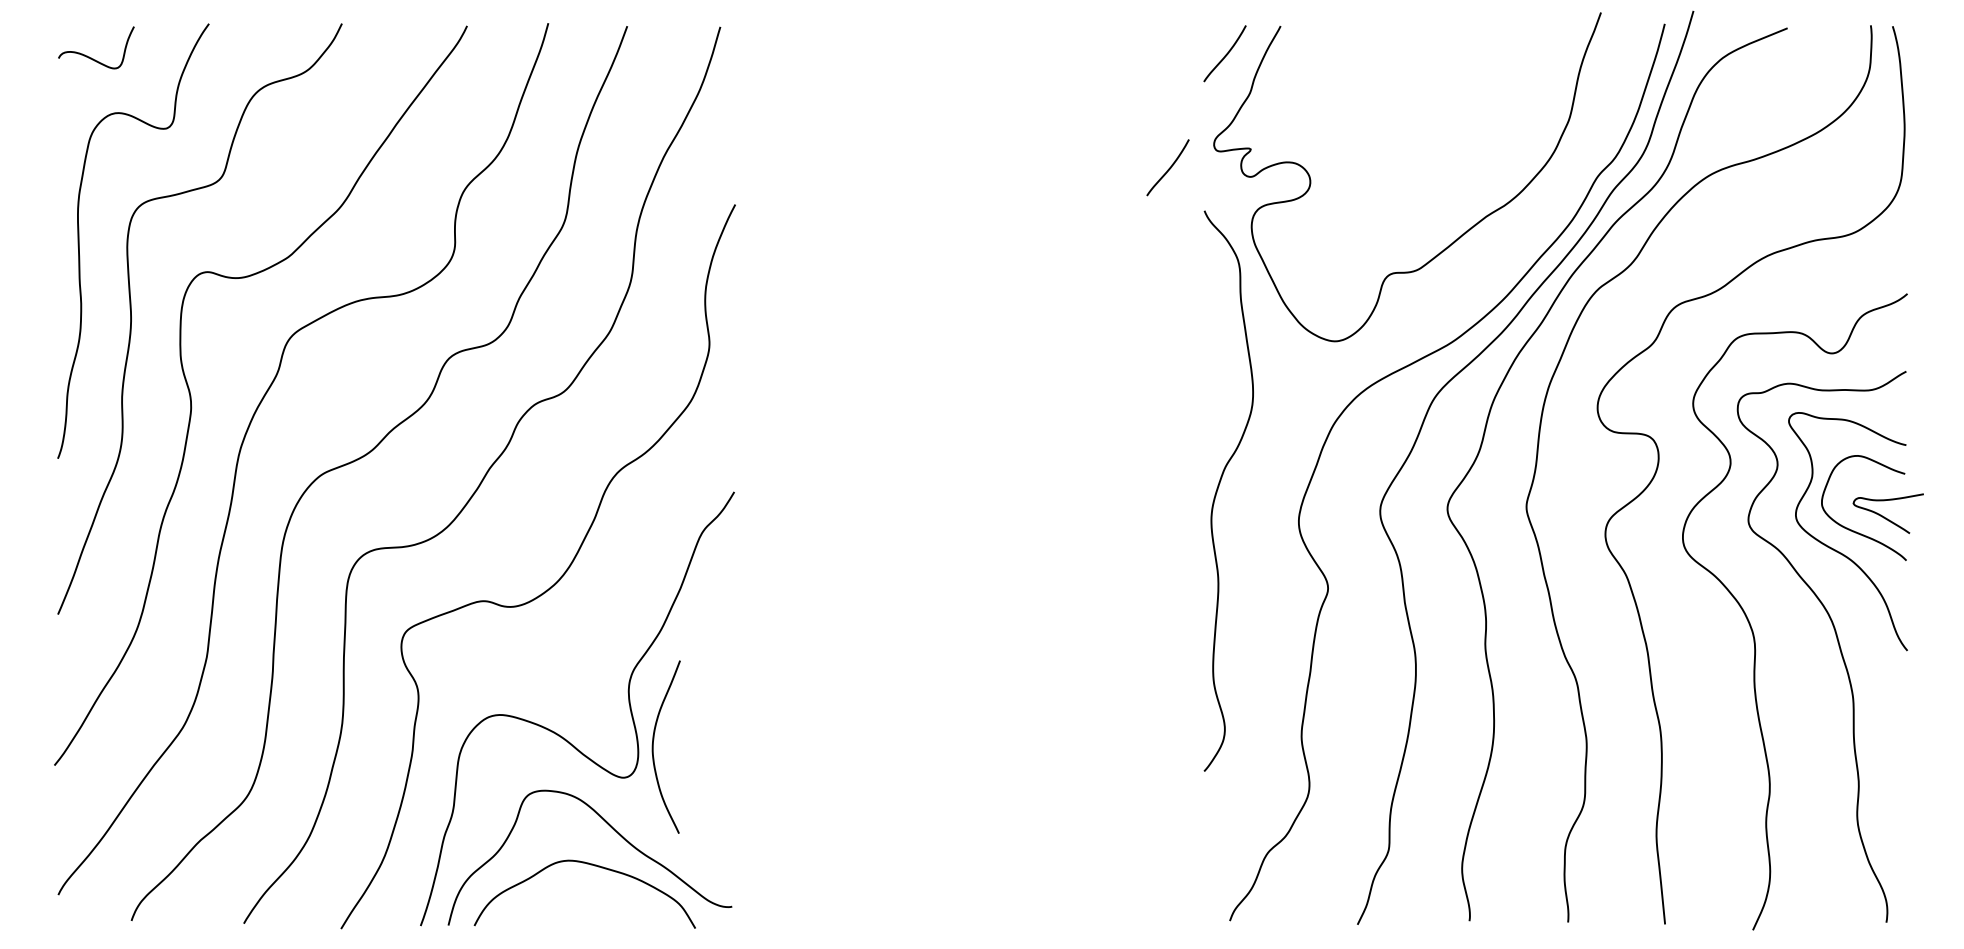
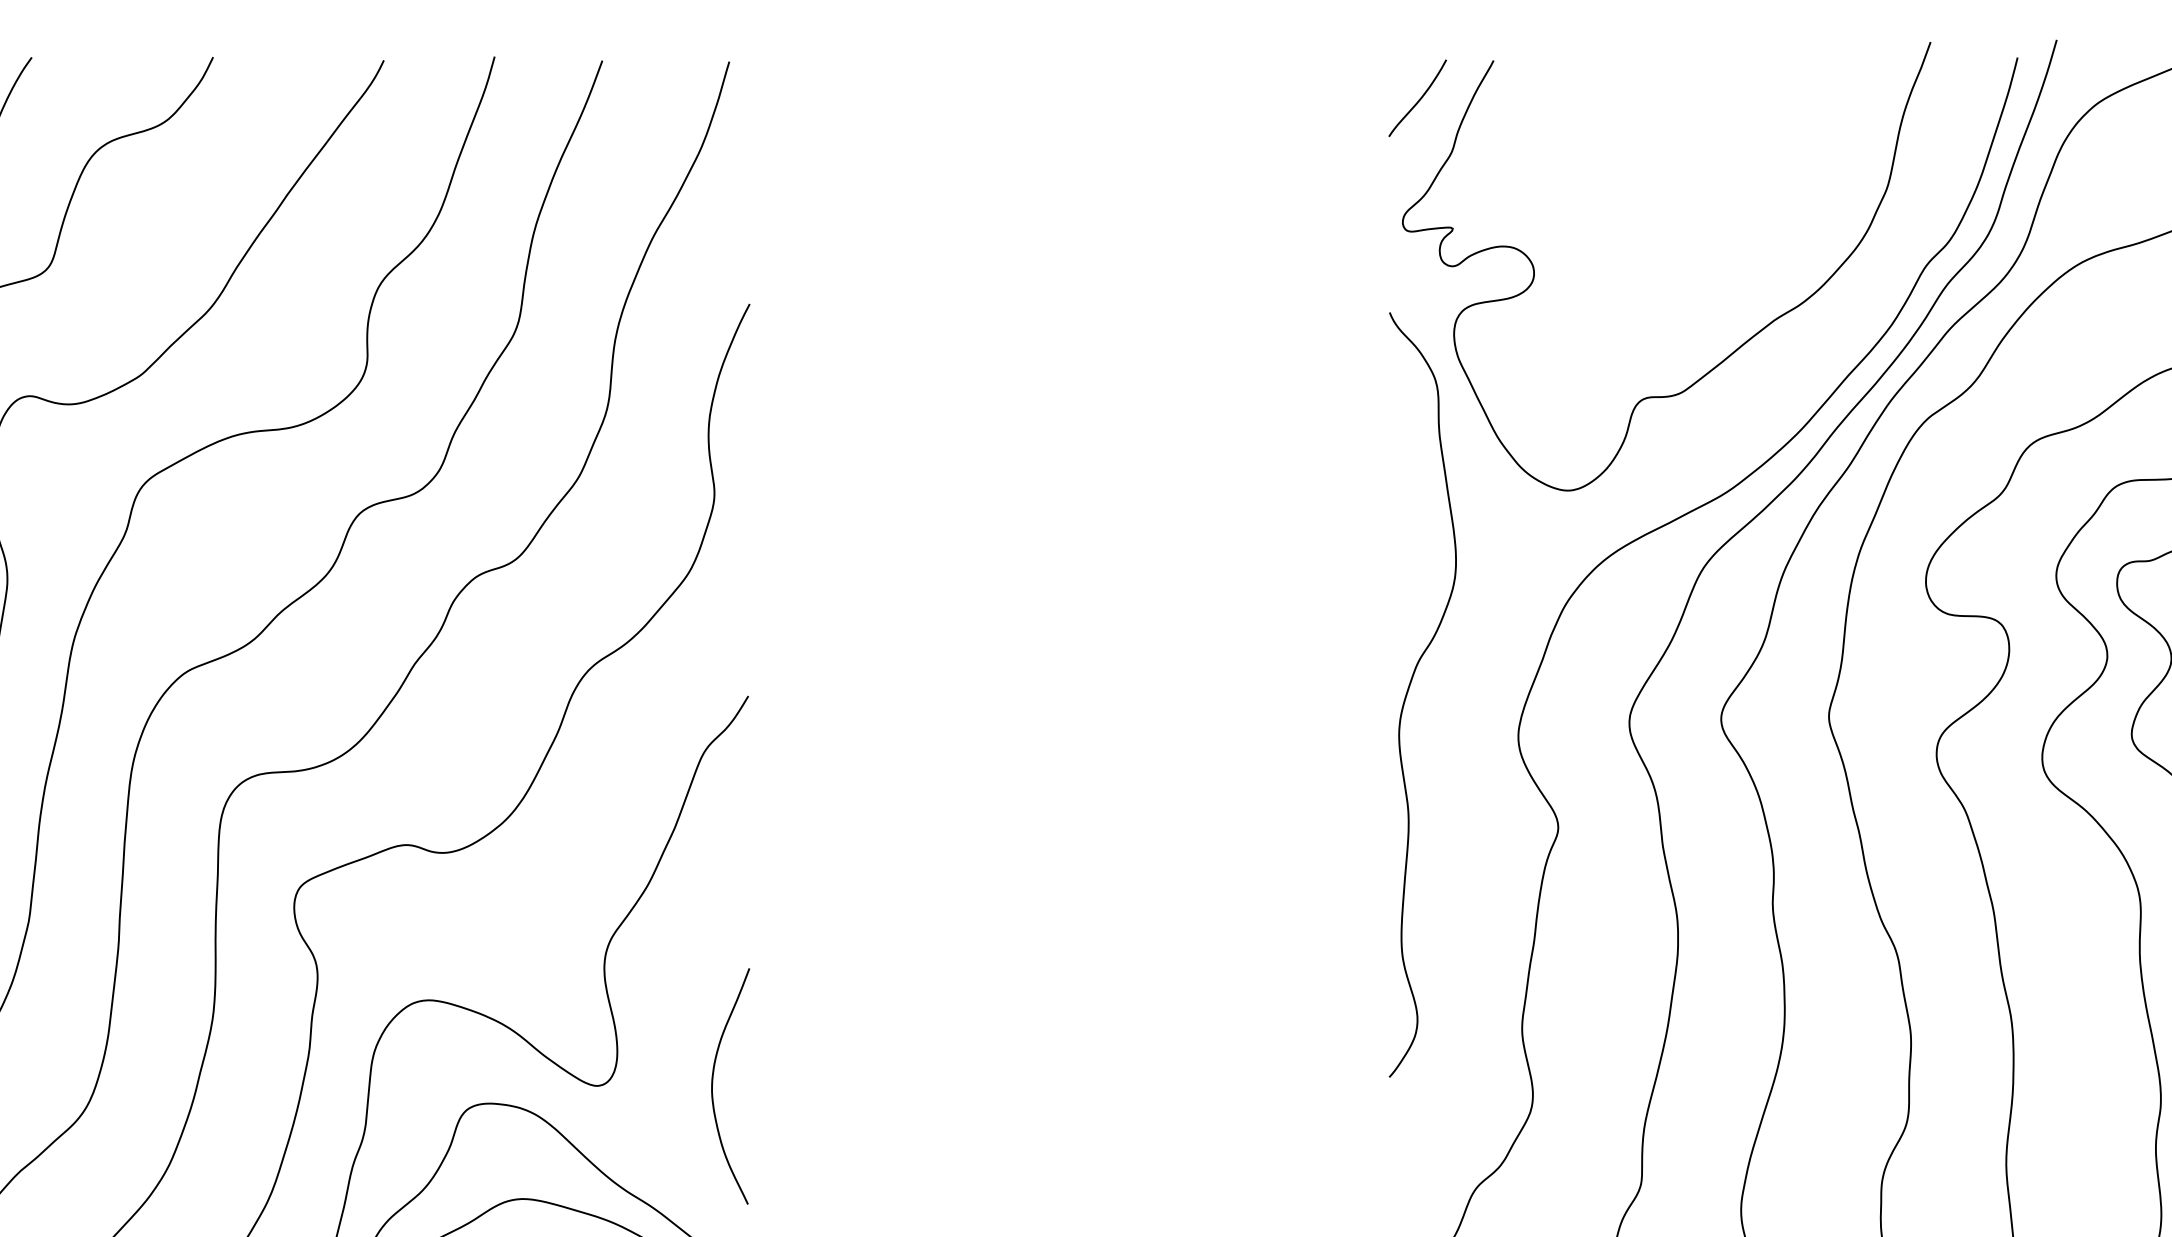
curve: (1168, 168) -> (1340, 254), removed
curve: (653, 746) -> (713, 1085), moved

